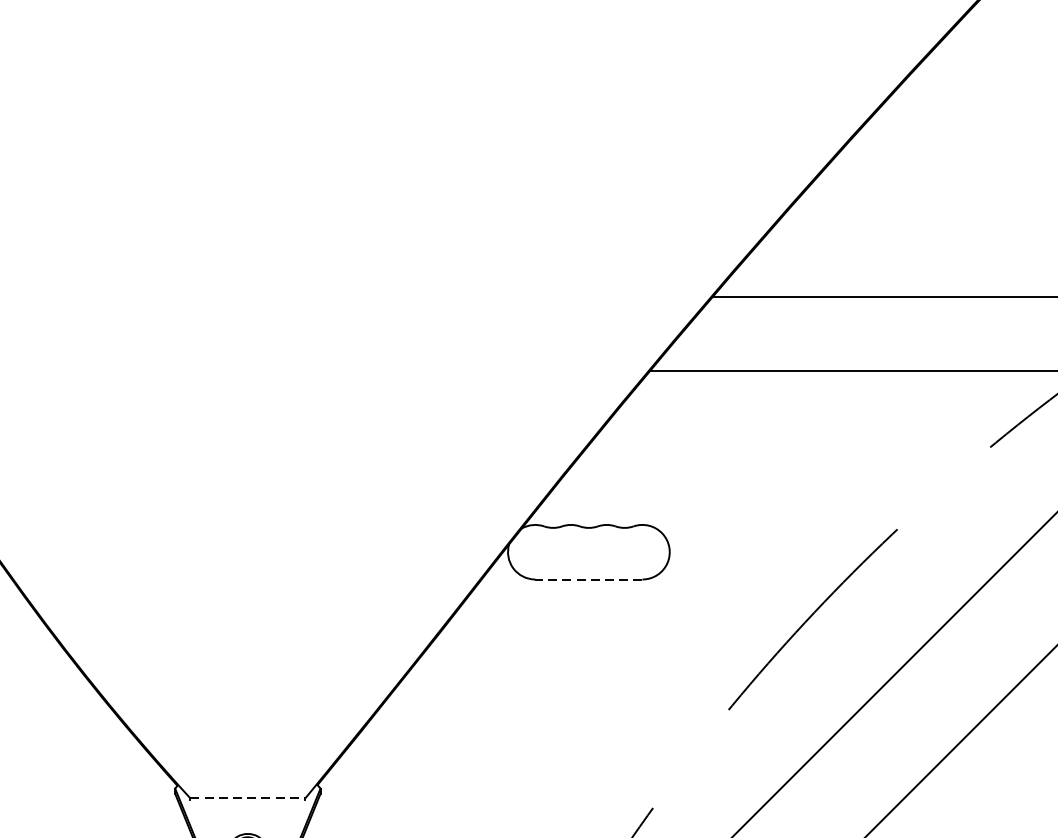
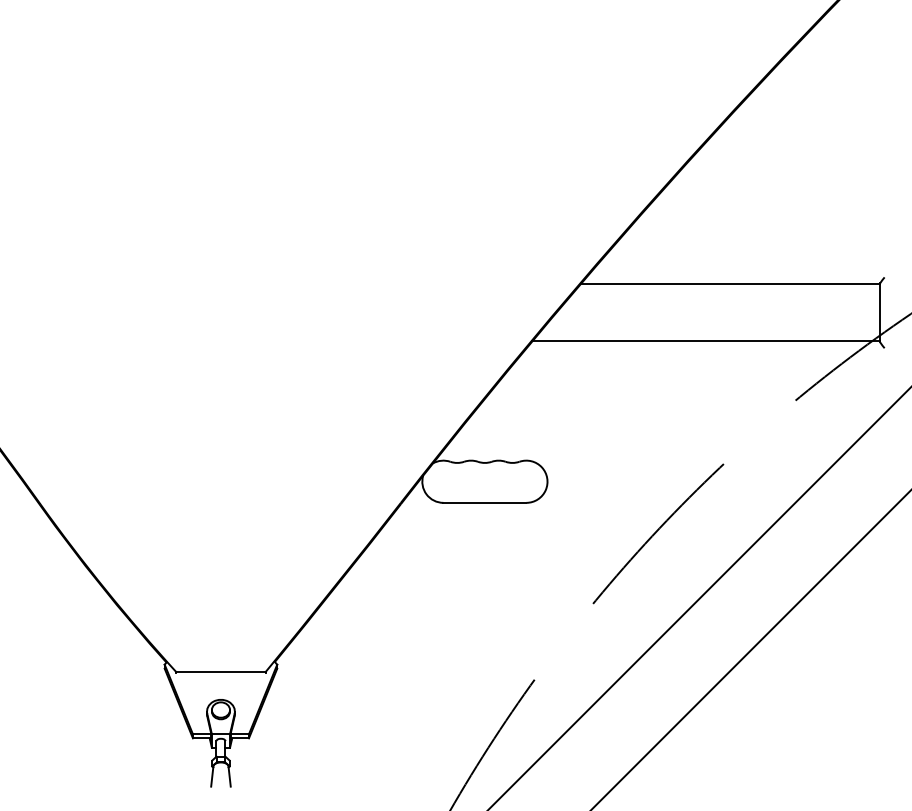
line: (588, 579) -> (484, 502), dashed -> solid
line: (247, 798) -> (220, 672), dashed -> solid

